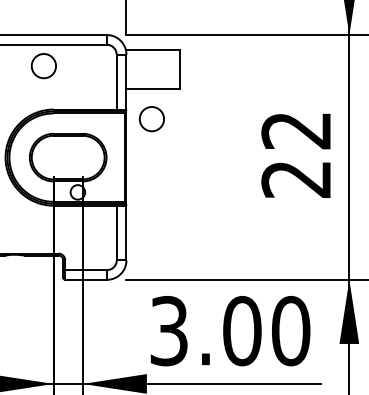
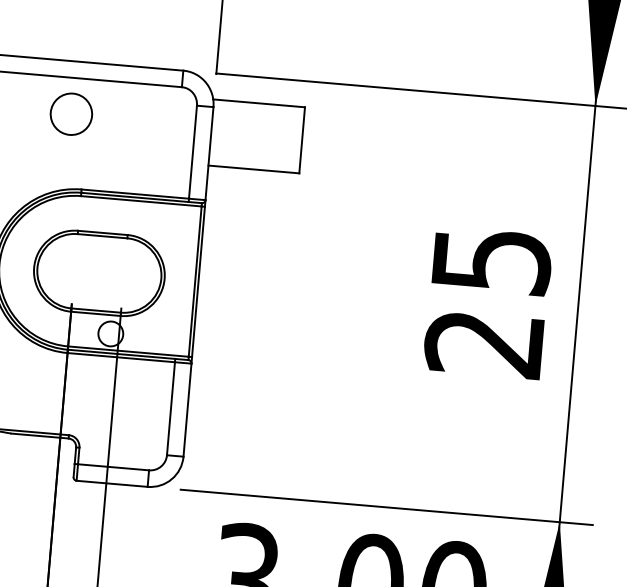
circle: (151, 119) -> (246, 220), removed
text: (296, 130) -> (491, 260), 22 -> 25

